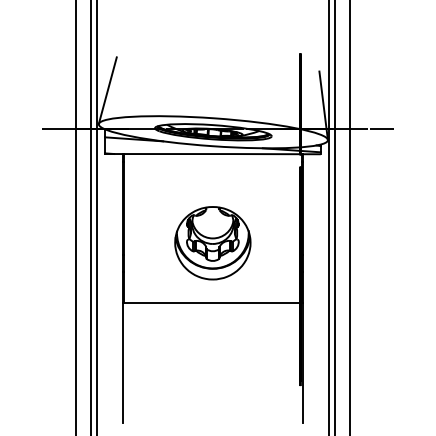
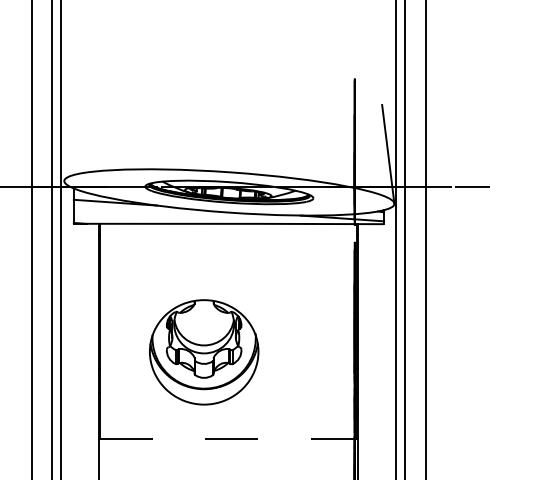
line: (107, 90) -> (76, 132), removed
part: (212, 243) -> (203, 352), moved
line: (213, 303) -> (229, 439), solid -> dashed

